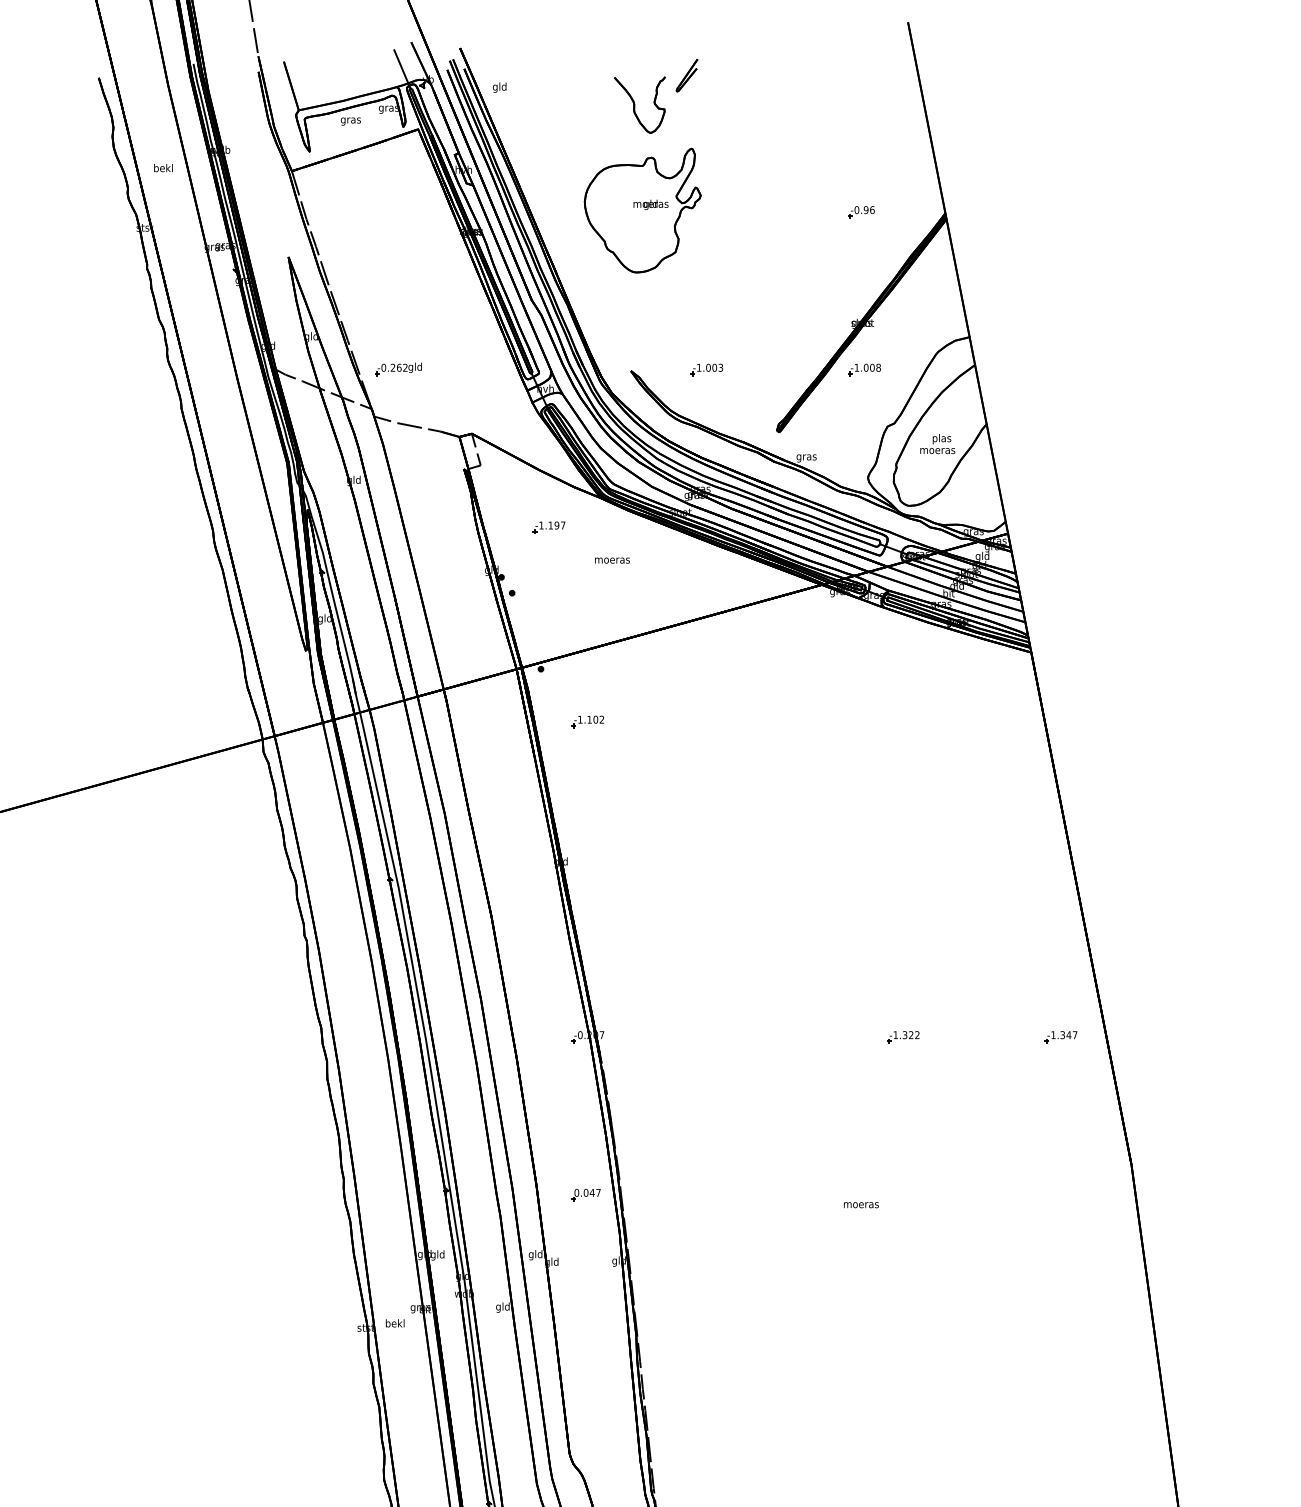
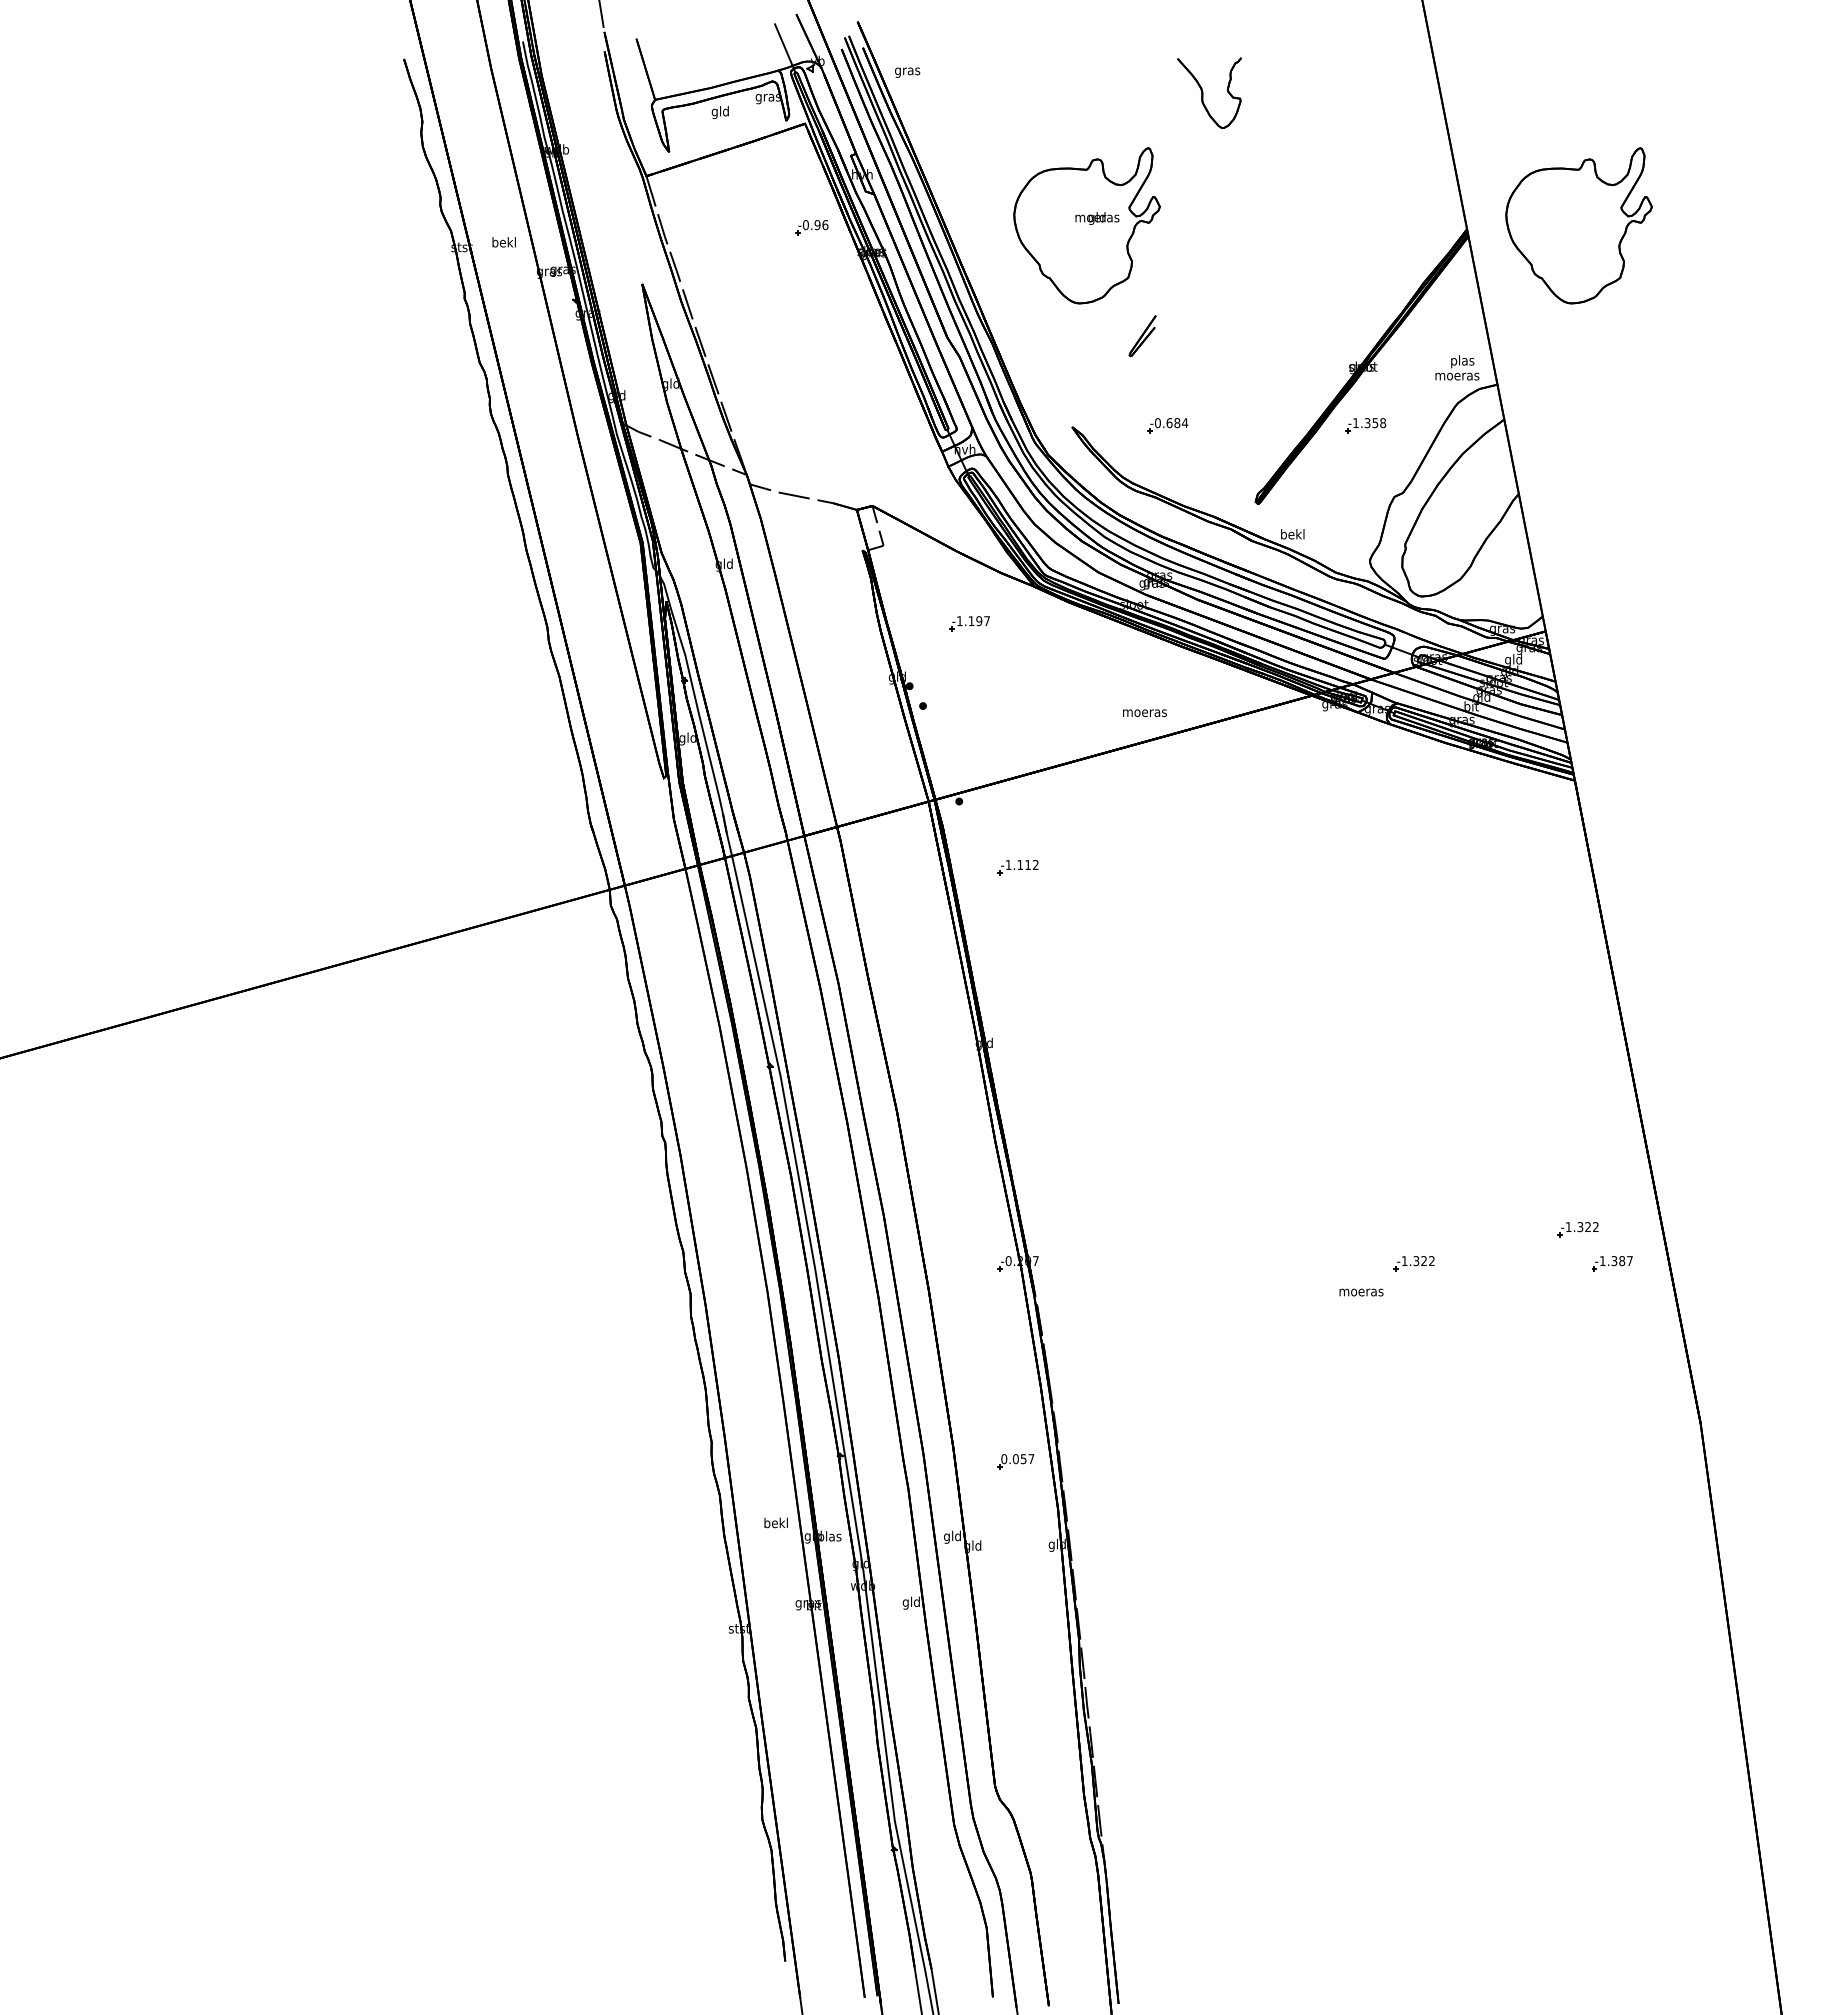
part: (686, 75) -> (1142, 336), moved
text: (499, 86) -> (907, 70), gld -> gras
part: (639, 104) -> (1209, 92), moved
text: (350, 120) -> (720, 112), gras -> gld
text: (162, 168) -> (503, 242), moved
part: (1034, 210) -> (1578, 225), added
part: (861, 212) -> (811, 227), moved
part: (398, 368) -> (780, 424), removed
text: (710, 368) -> (1171, 423), -1.003 -> -0.684
text: (869, 368) -> (1371, 423), -1.008 -> -1.358
text: (937, 443) -> (1457, 367), moved
text: (806, 457) -> (1292, 535), gras -> bekl
text: (612, 560) -> (1144, 713), moved
text: (596, 720) -> (1028, 865), -1.102 -> -1.112
part: (1033, 1010) -> (1577, 1229), added
text: (1068, 1035) -> (1621, 1261), -1.347 -> -1.387
text: (592, 1193) -> (1023, 1459), 0.047 -> 0.057
text: (861, 1205) -> (1361, 1292), moved
text: (437, 1255) -> (829, 1537), gld -> plas
text: (394, 1323) -> (775, 1522), moved

